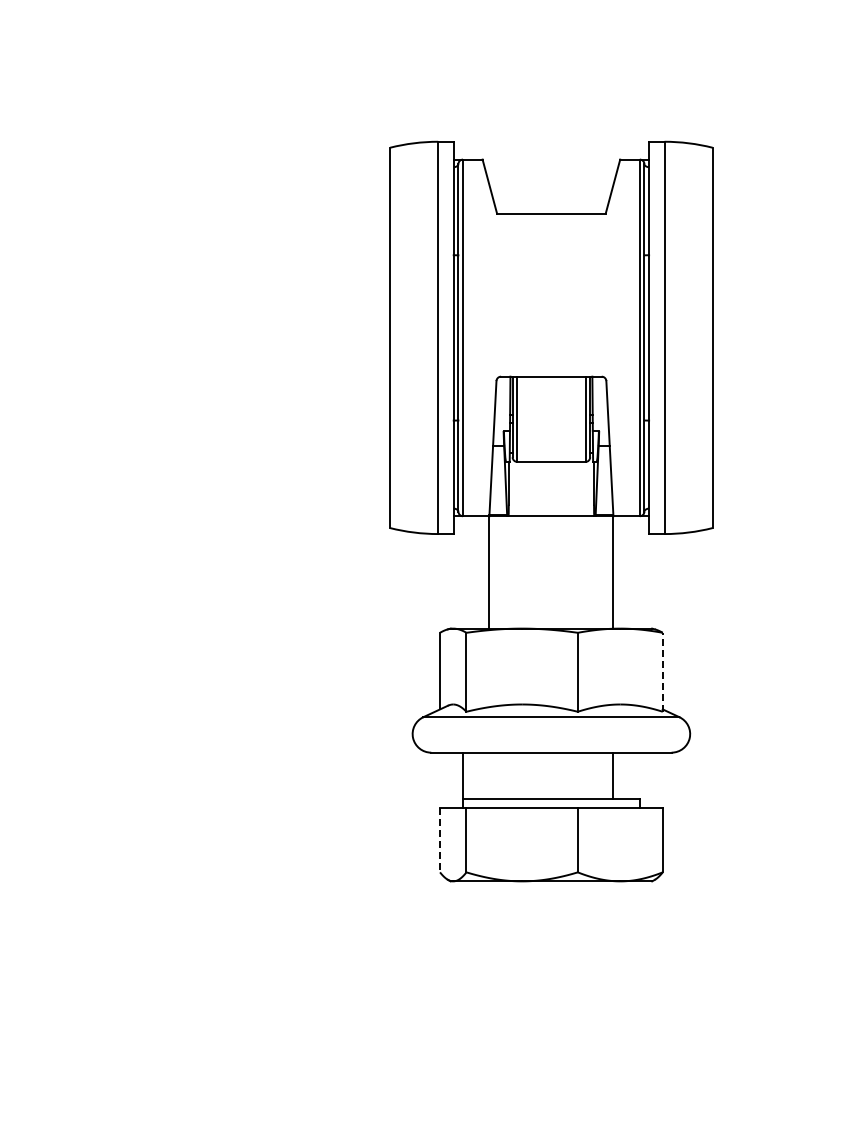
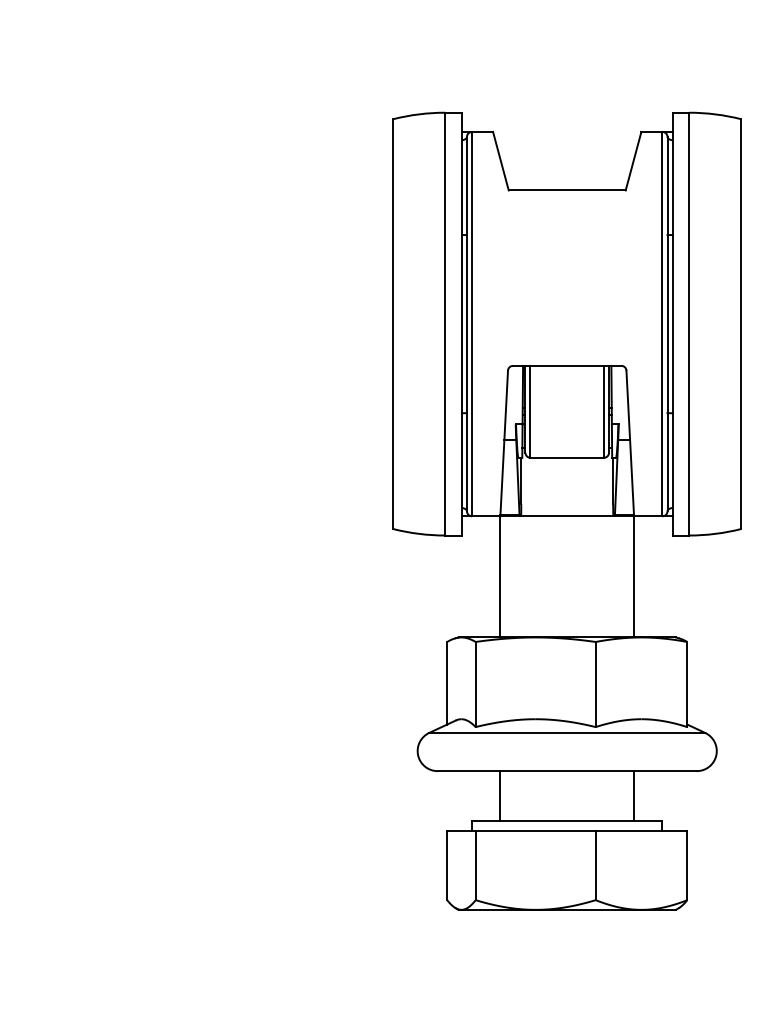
line: (662, 671) -> (686, 683), dashed -> solid
line: (463, 775) -> (500, 795), moved
line: (440, 840) -> (447, 865), dashed -> solid

